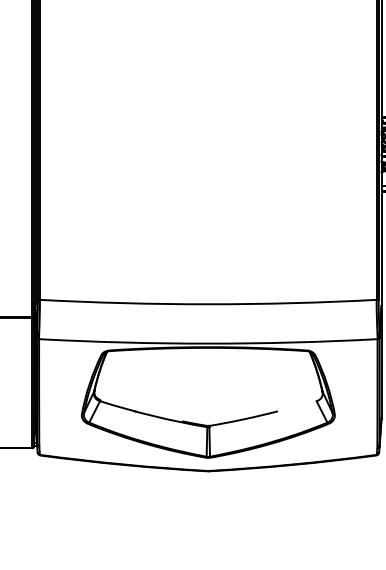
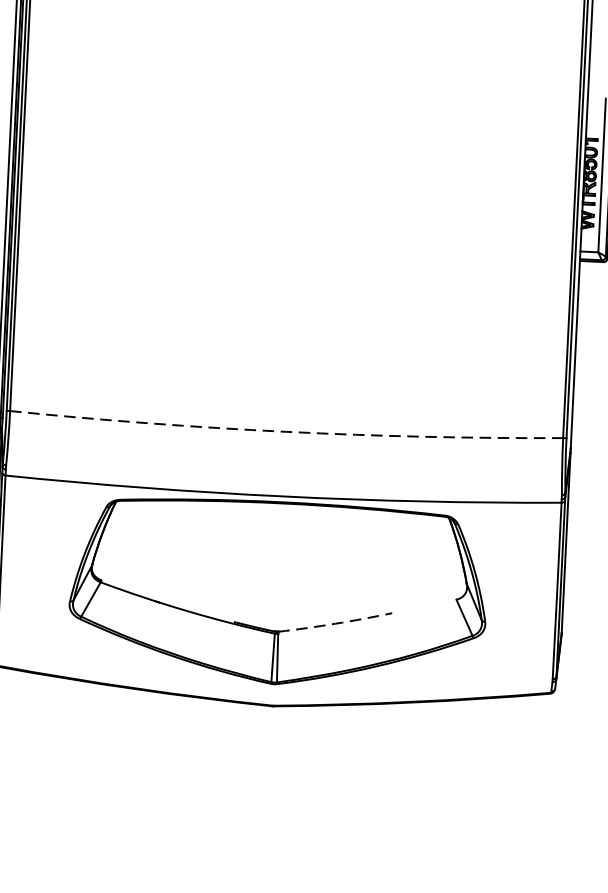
arc: (208, 304) -> (286, 432), solid -> dashed
arc: (243, 419) -> (334, 623), solid -> dashed

